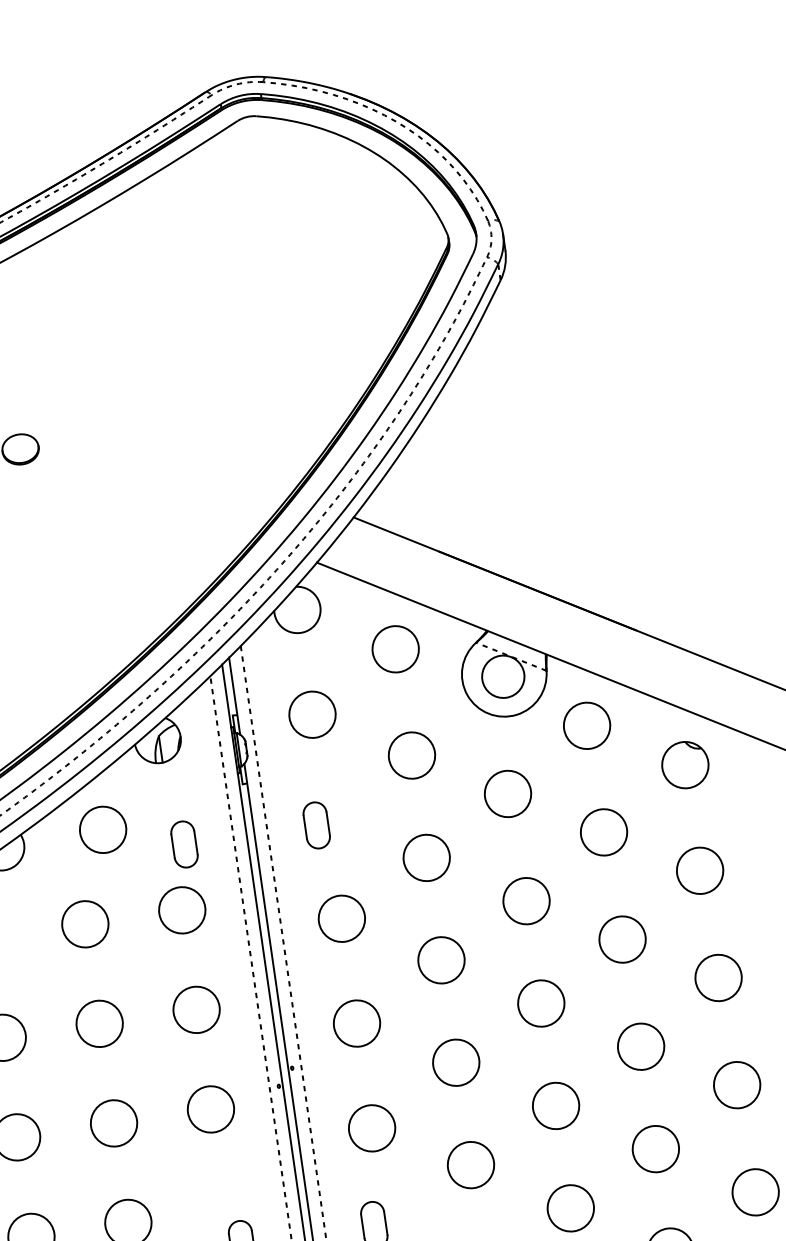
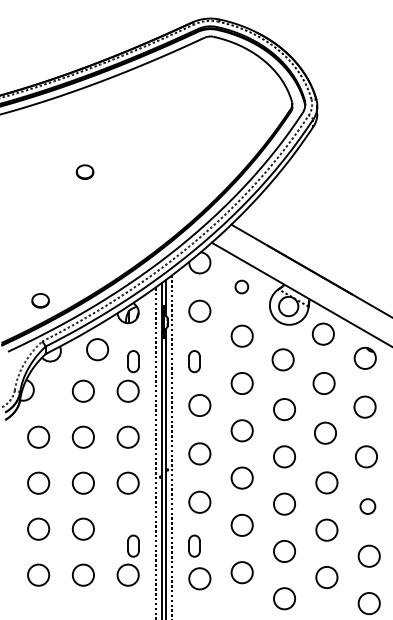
circle: (394, 648) -> (241, 286), size x0.6
circle: (736, 1085) -> (367, 506), size x0.7

